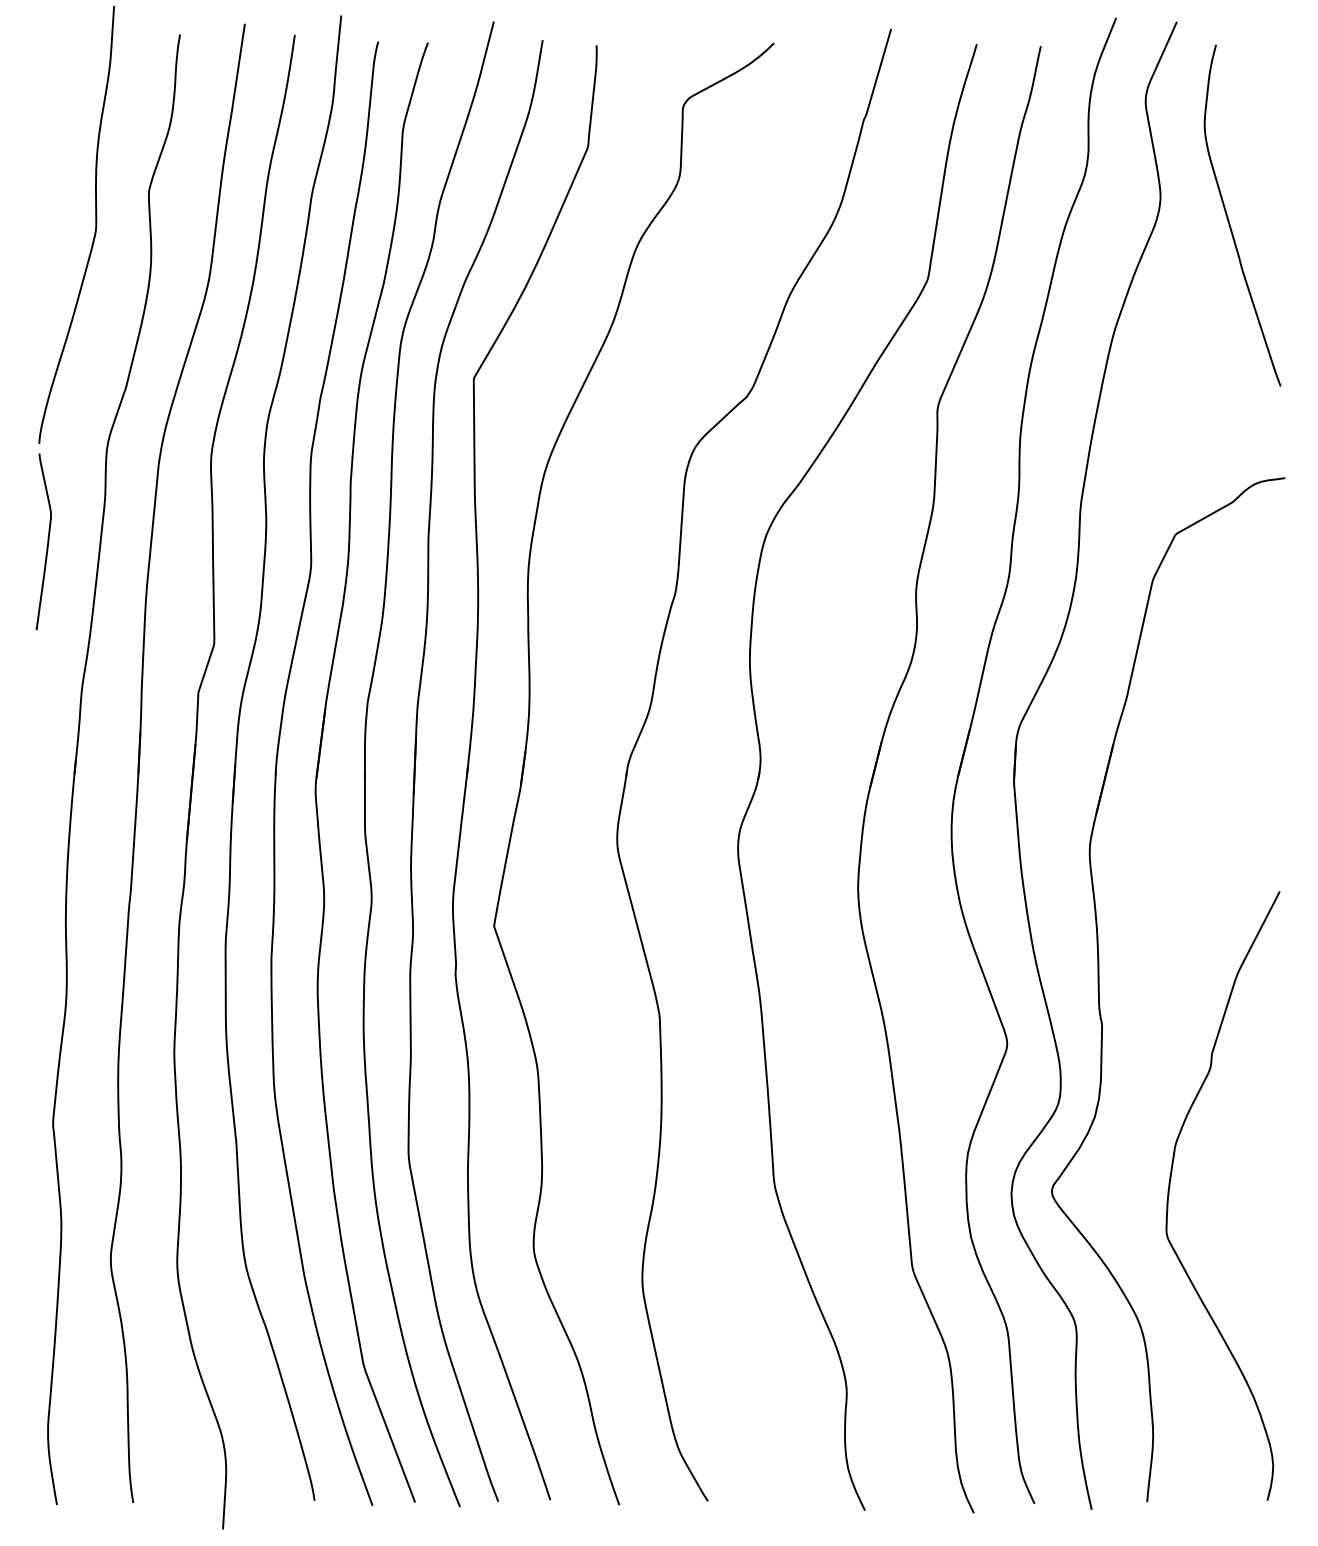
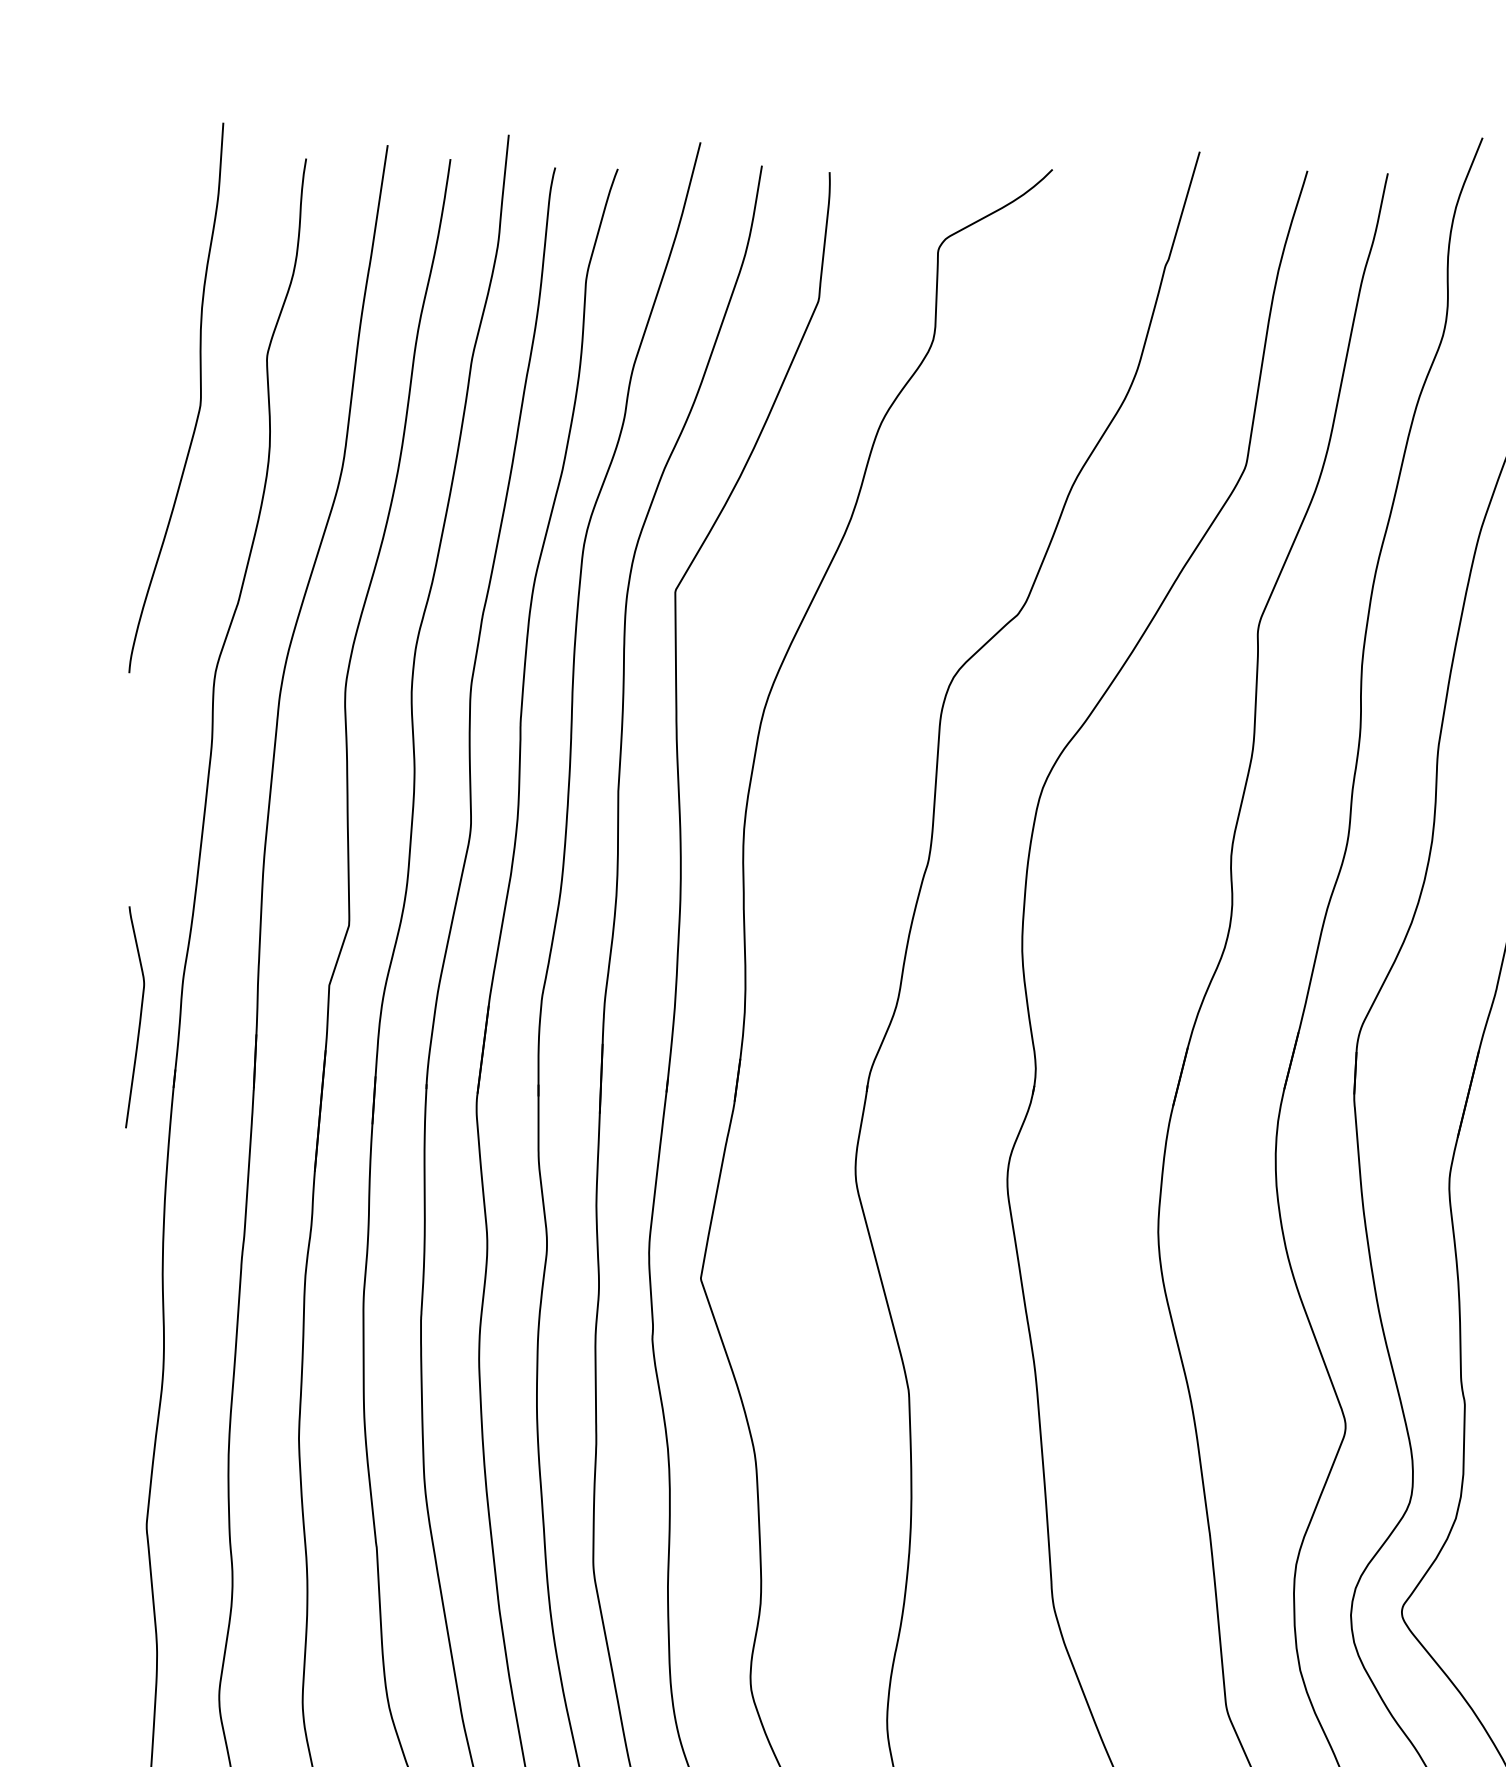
curve: (47, 541) -> (139, 1016), moved

